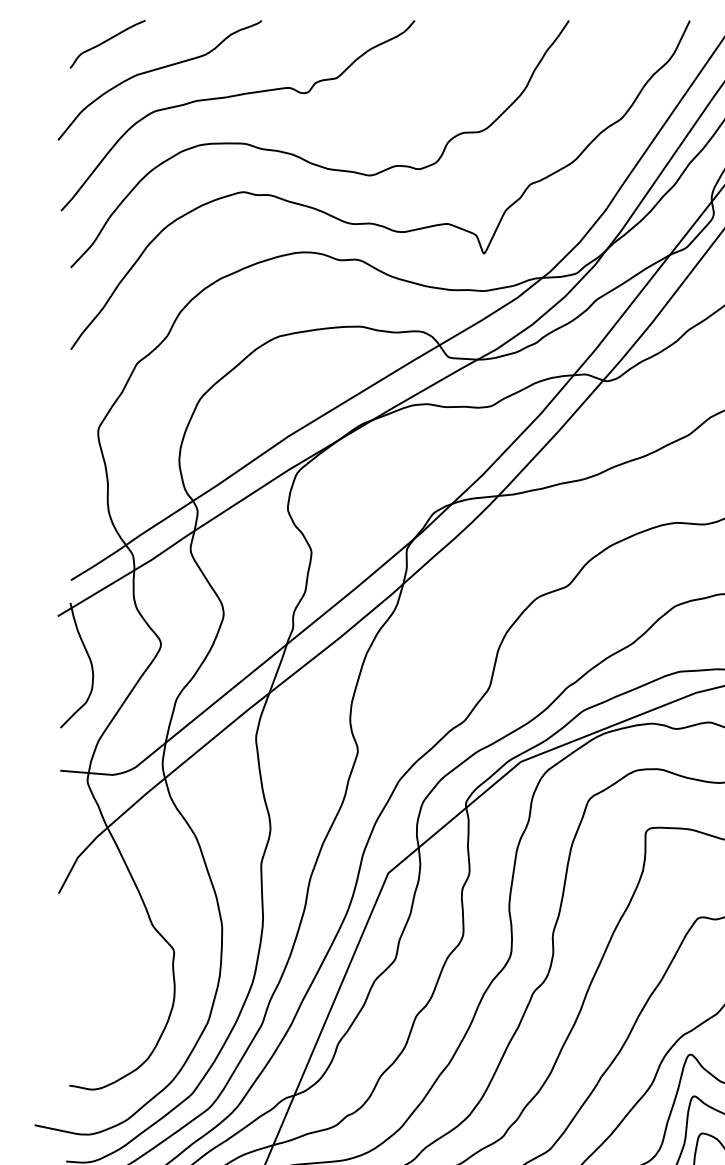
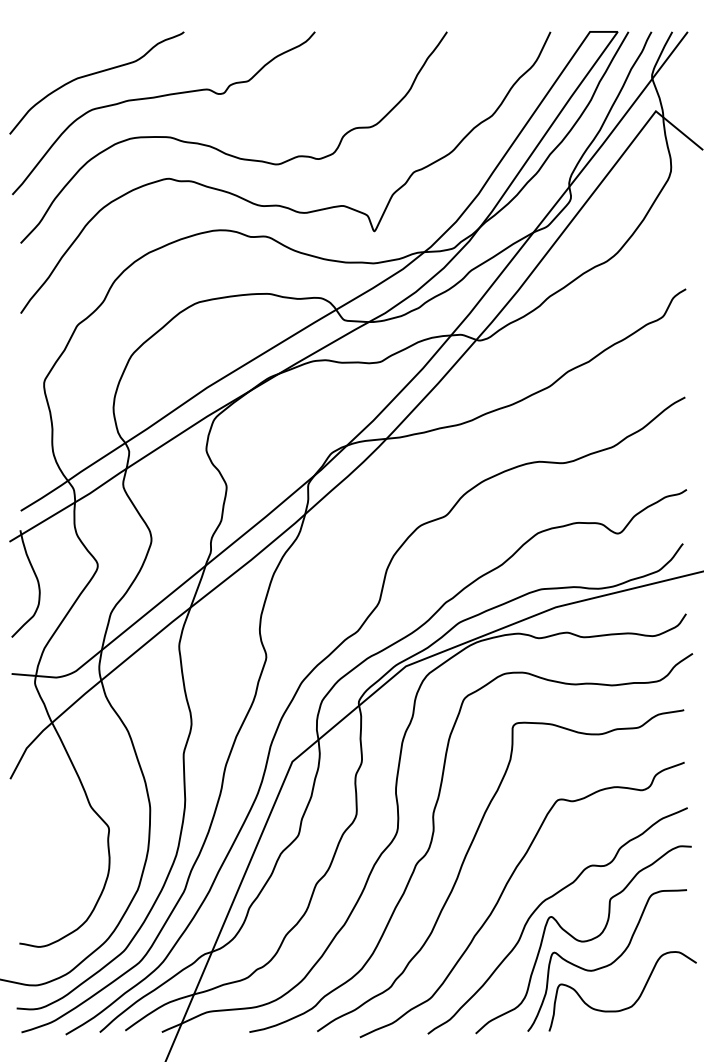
curve: (106, 42) -> (51, 50), removed

